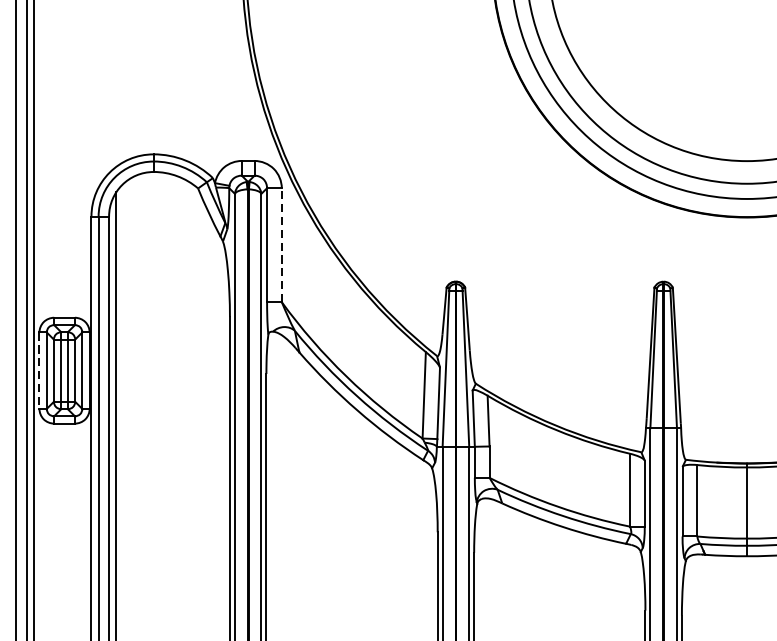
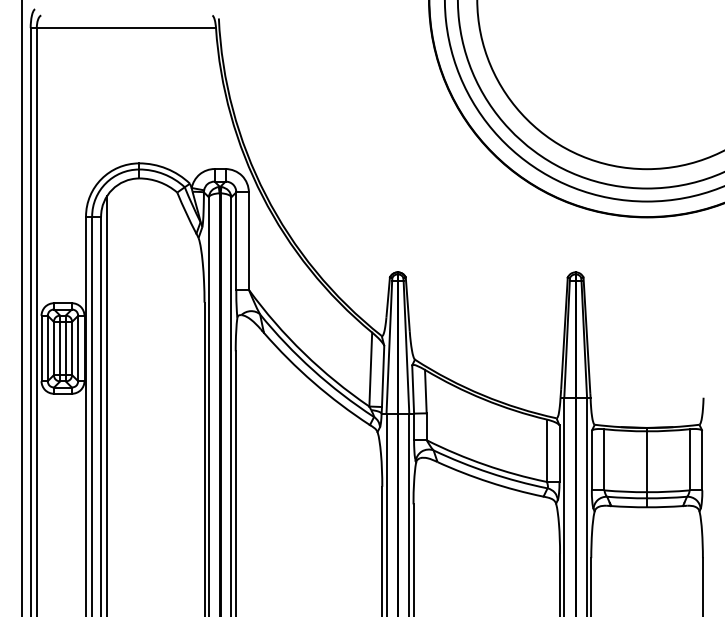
line: (281, 245) -> (248, 241), dashed -> solid
line: (39, 370) -> (41, 348), dashed -> solid

